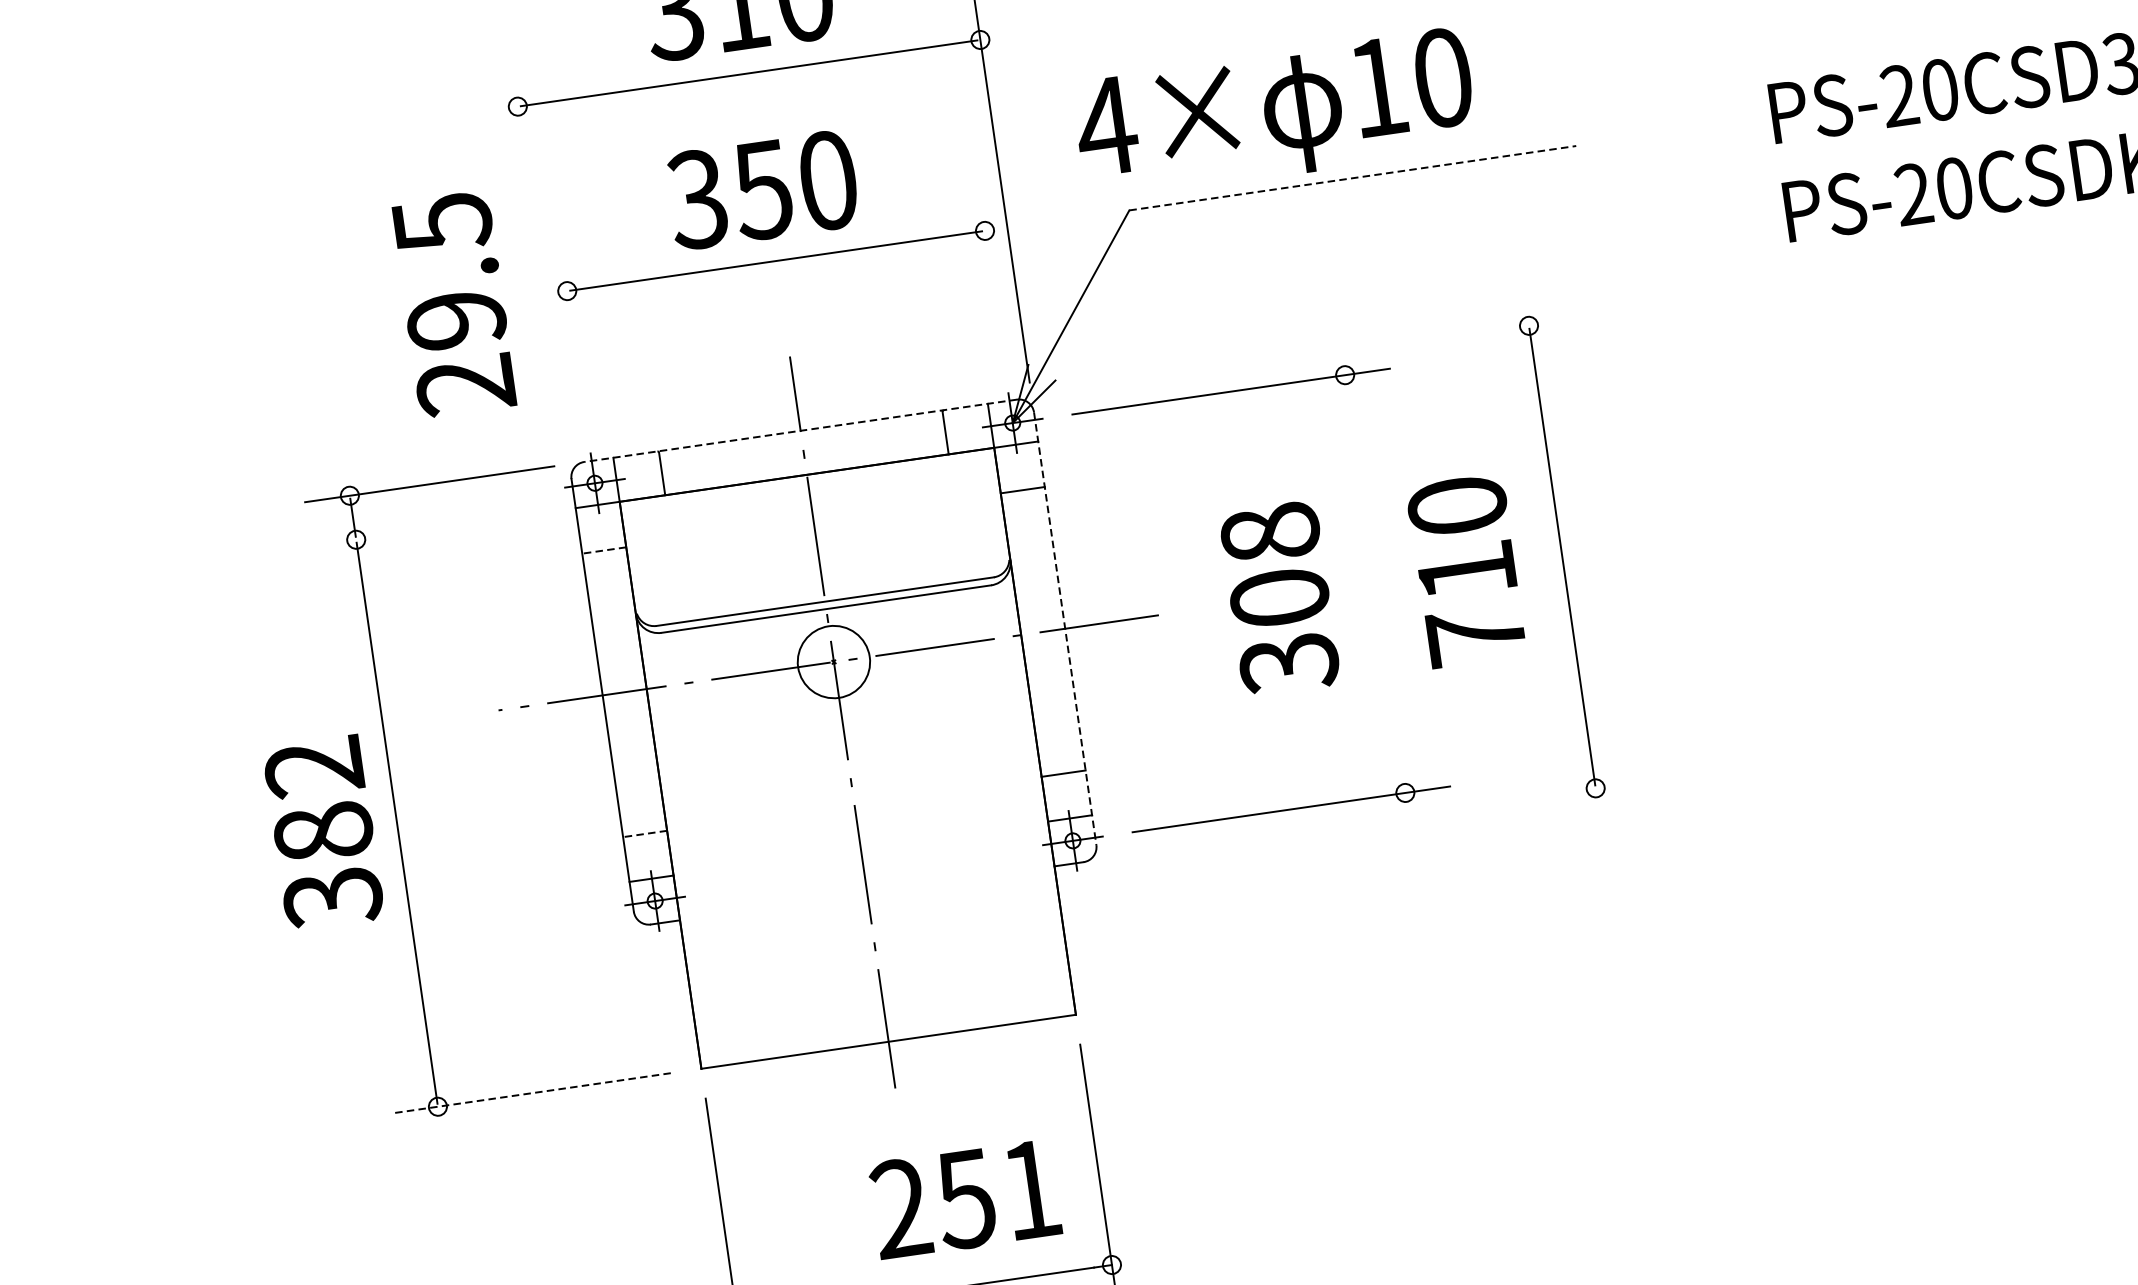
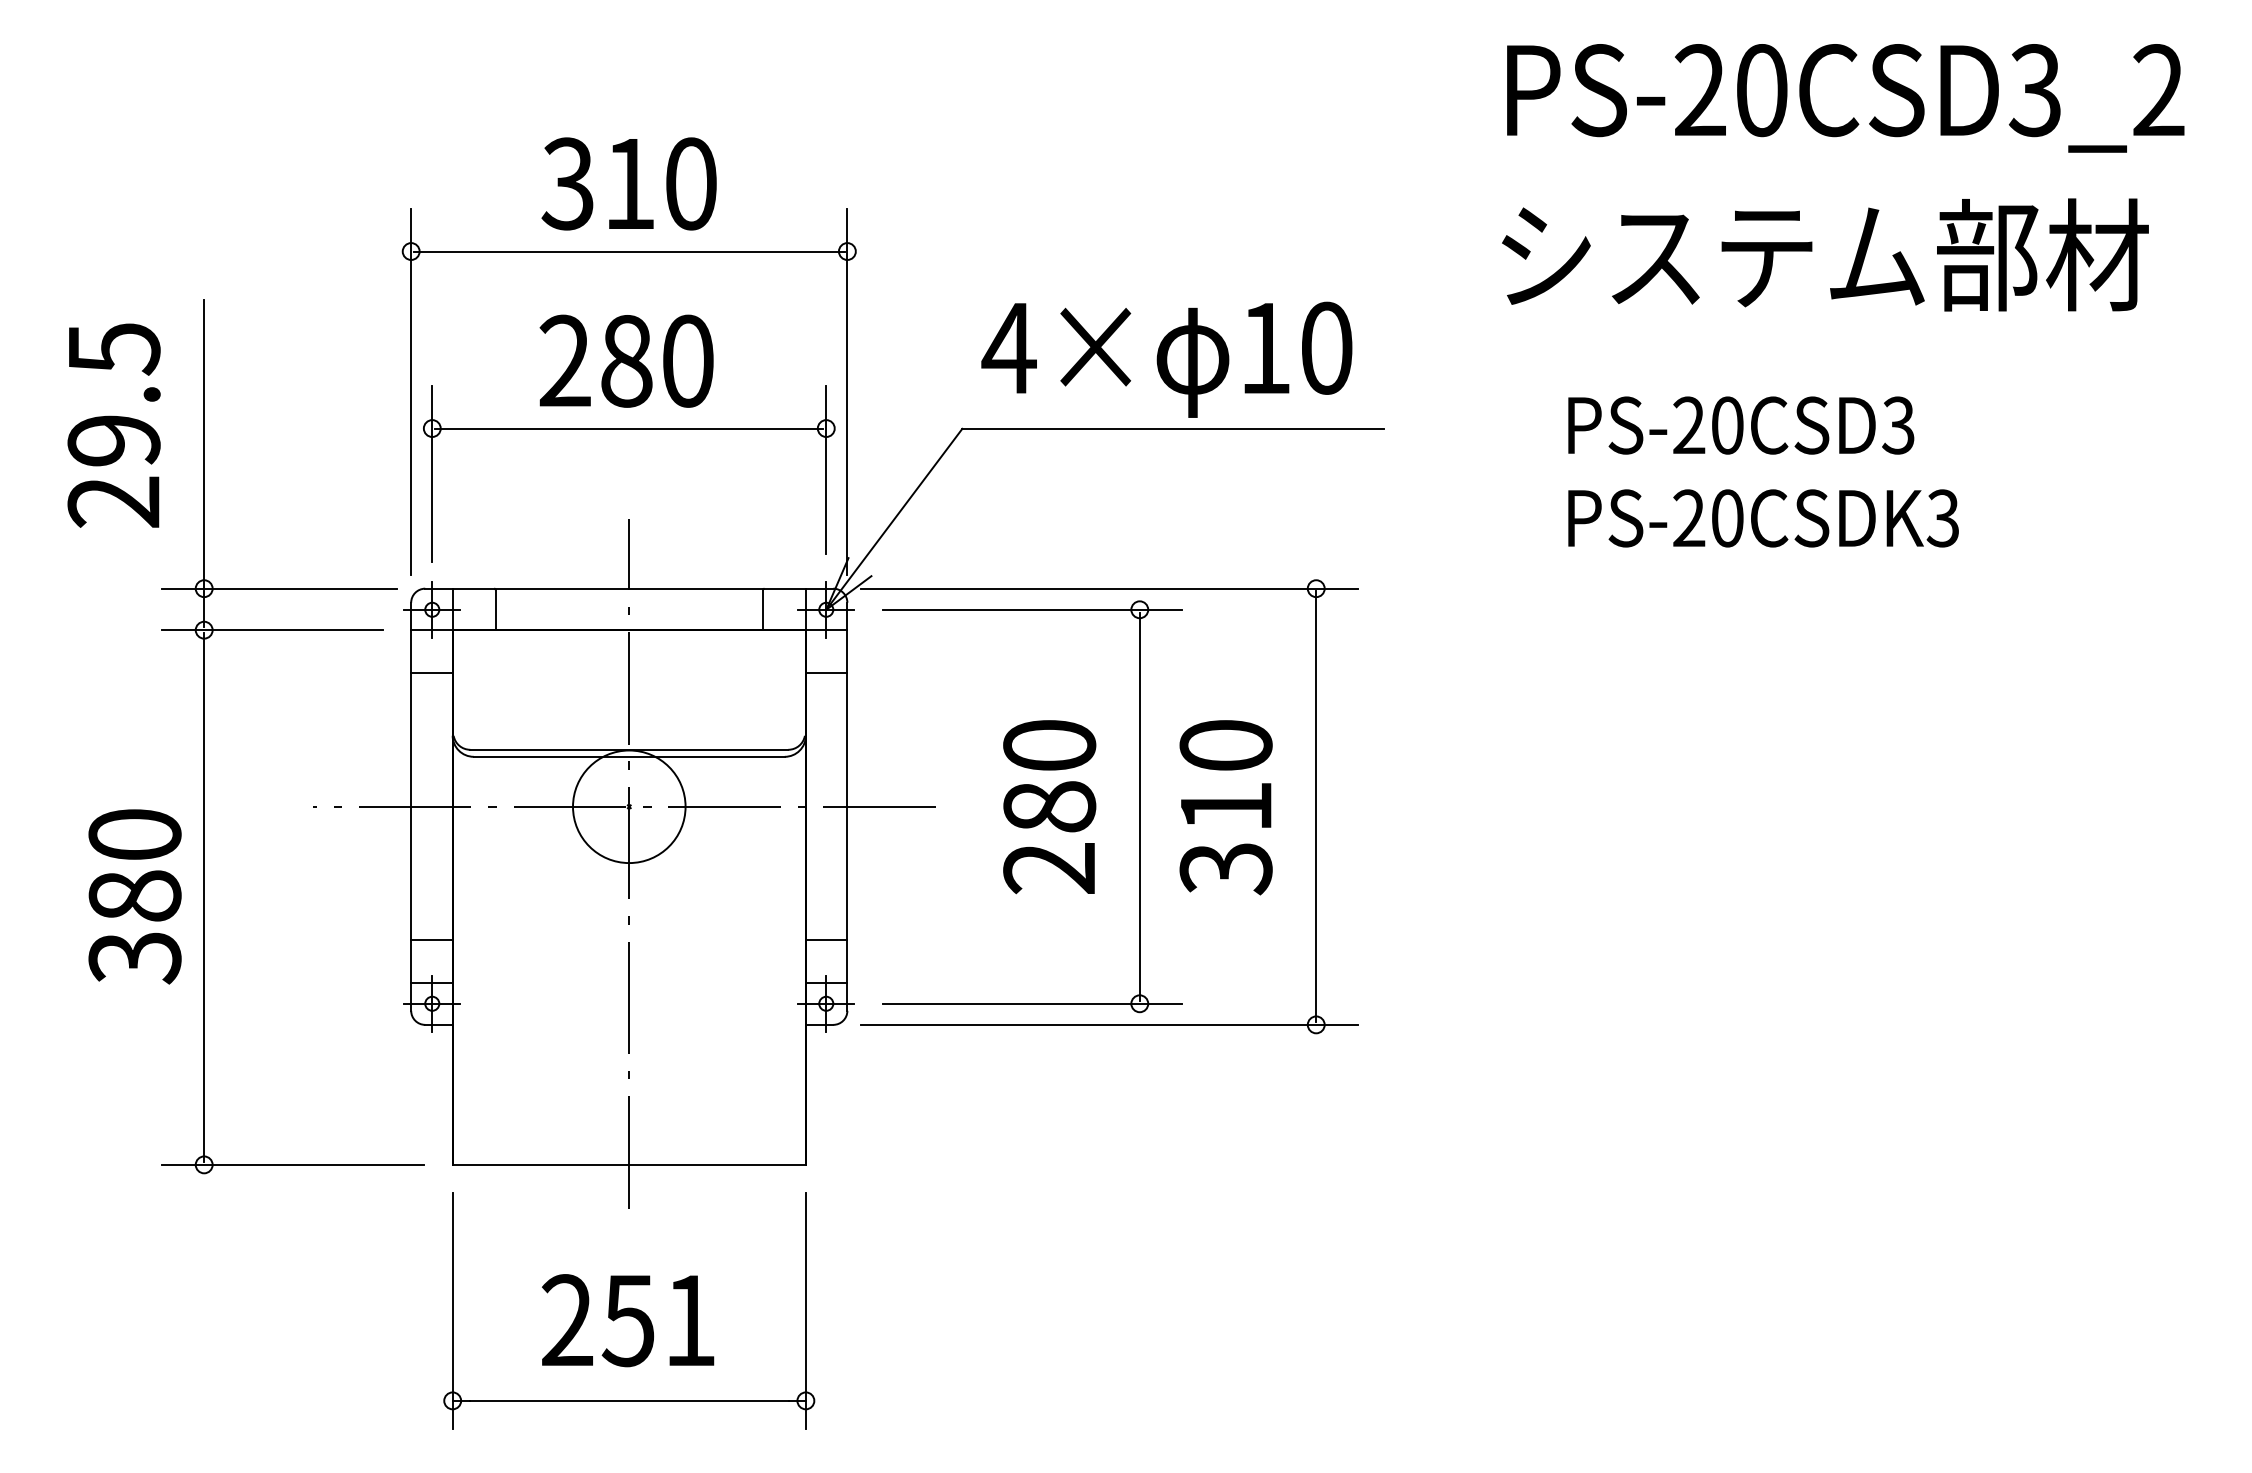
text: (1274, 114) -> (1166, 359), moved
line: (1353, 177) -> (1173, 428), dashed -> solid
text: (730, 195) -> (595, 361), 350 -> 280
line: (539, 255) -> (411, 391), added
line: (991, 274) -> (826, 469), added
text: (453, 304) -> (113, 425), moved
line: (574, 339) -> (432, 474), added
line: (328, 341) -> (204, 443), added
line: (1309, 357) -> (1109, 588), added
line: (799, 430) -> (628, 588), dashed -> solid
line: (428, 529) -> (272, 630), added
line: (603, 550) -> (431, 673), dashed -> solid
line: (1374, 583) -> (1139, 806), added
text: (1279, 598) -> (1049, 807), 308 -> 280
line: (1065, 629) -> (847, 807), dashed -> solid
text: (1475, 636) -> (1225, 868), 710 -> 310
circle: (834, 661) -> (629, 806), size x1.67
text: (313, 767) -> (134, 834), 382 -> 380
line: (1376, 819) -> (1109, 1024), added
line: (644, 834) -> (431, 940), dashed -> solid
line: (531, 1092) -> (292, 1164), dashed -> solid
text: (965, 1199) -> (628, 1320), moved

